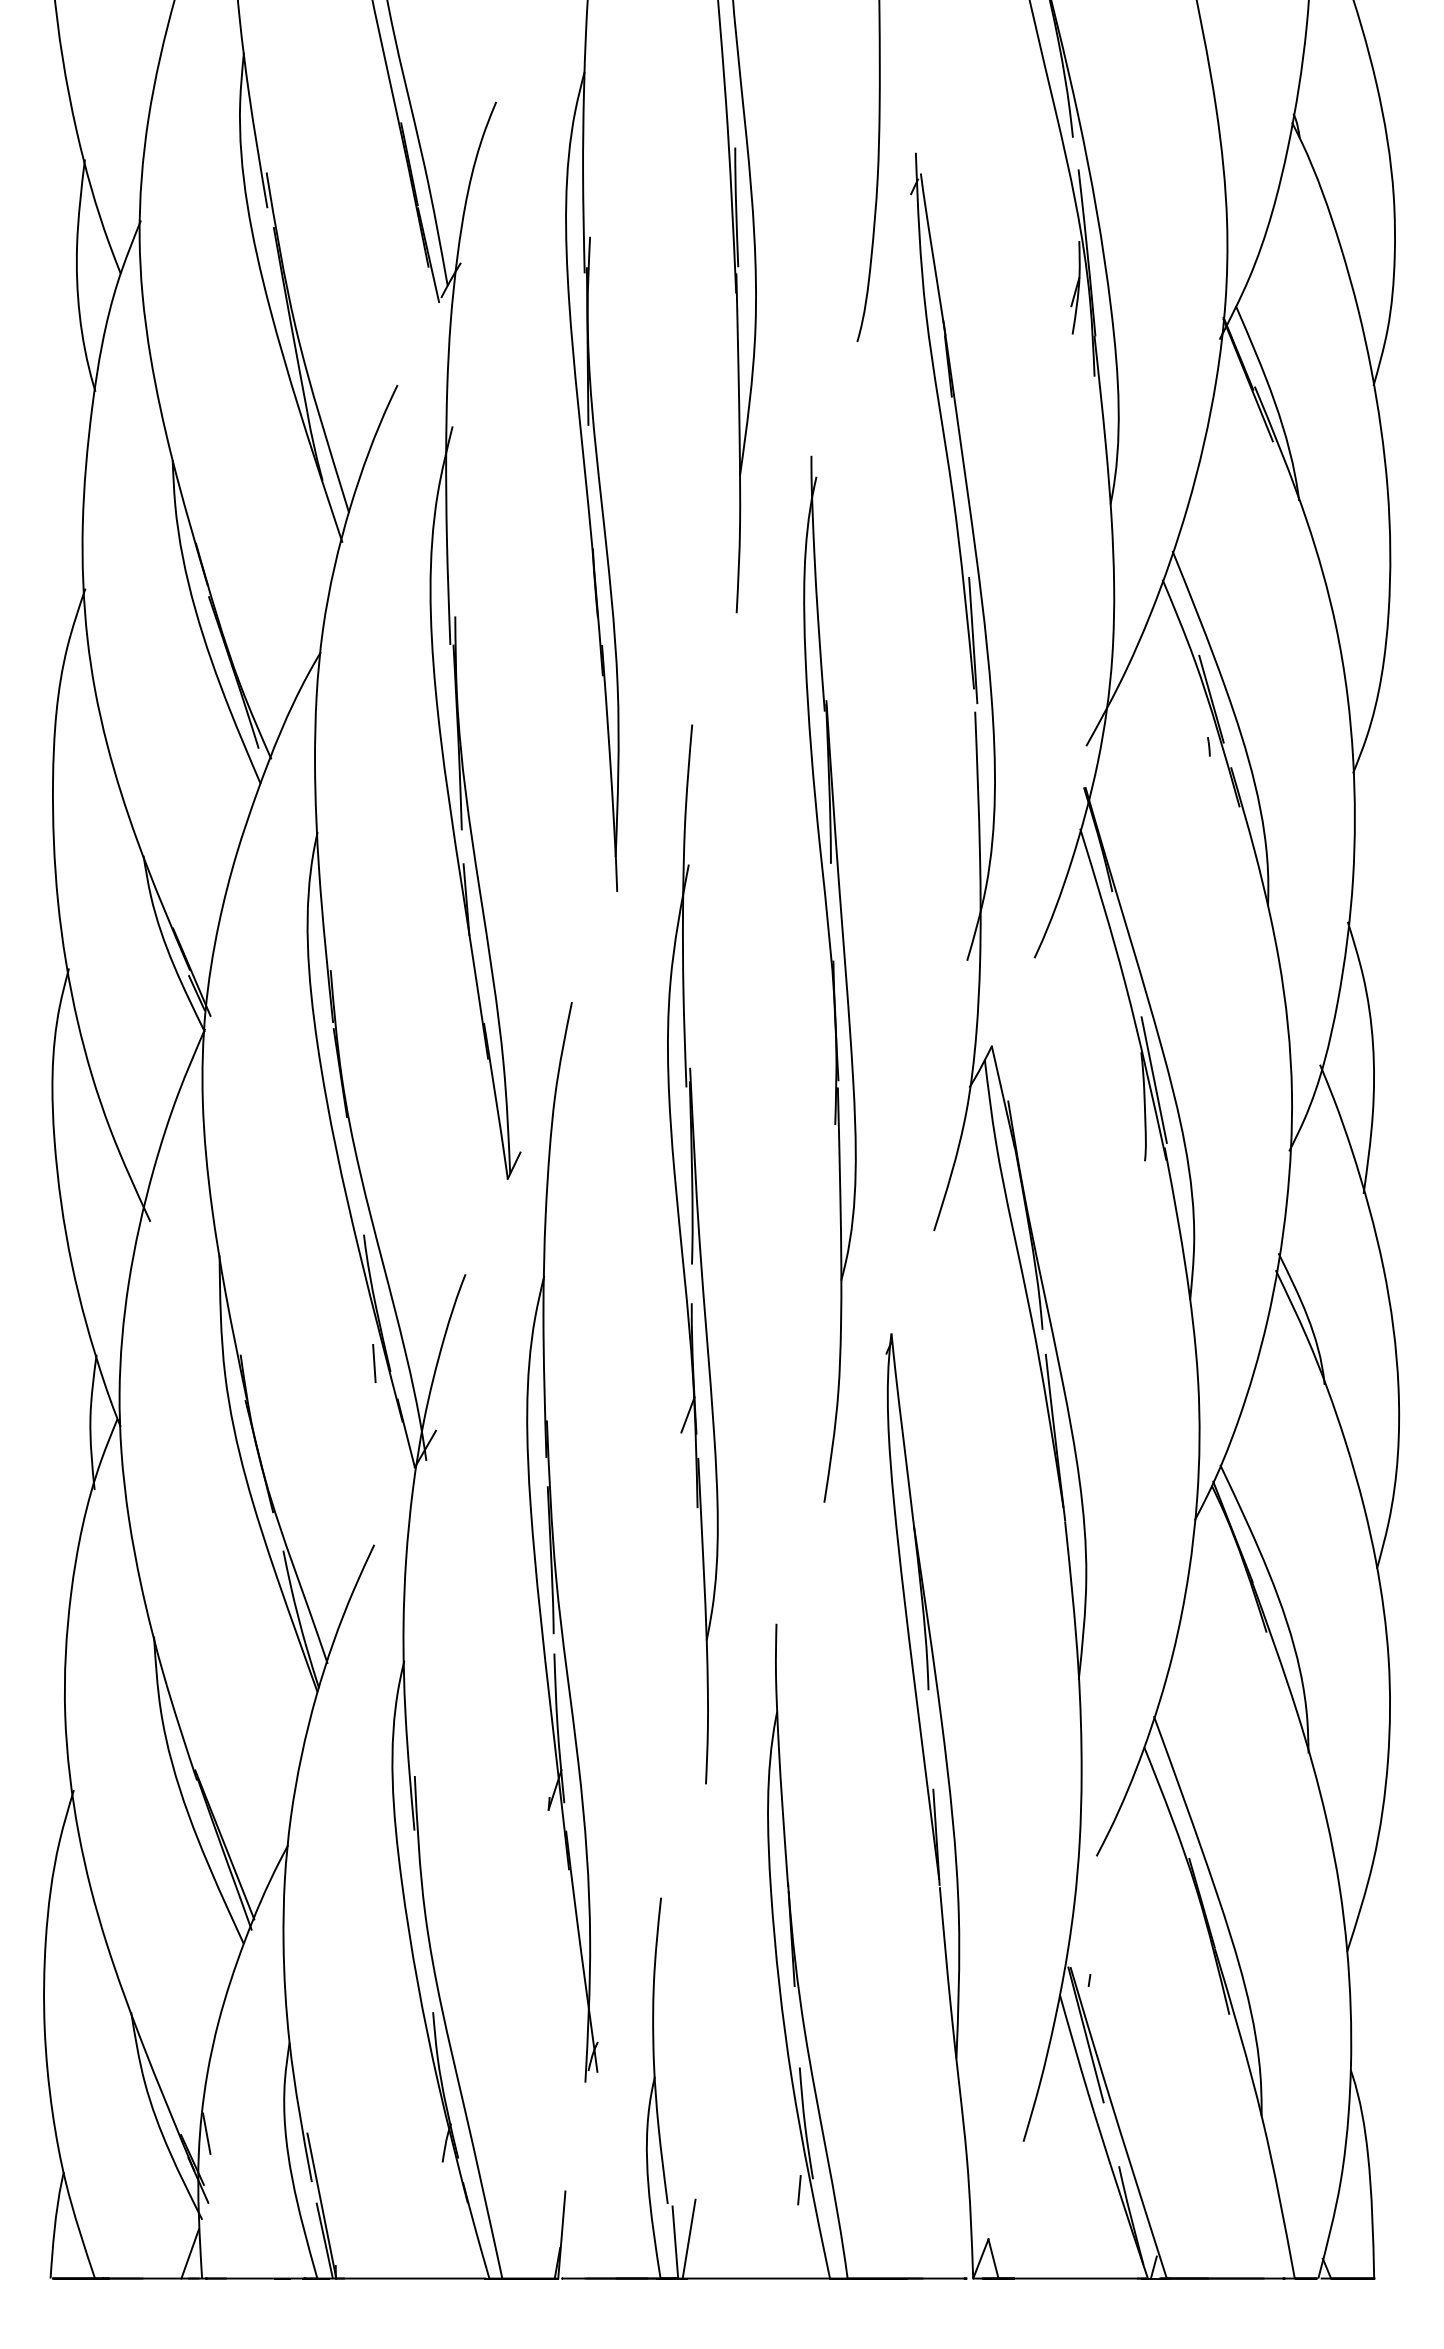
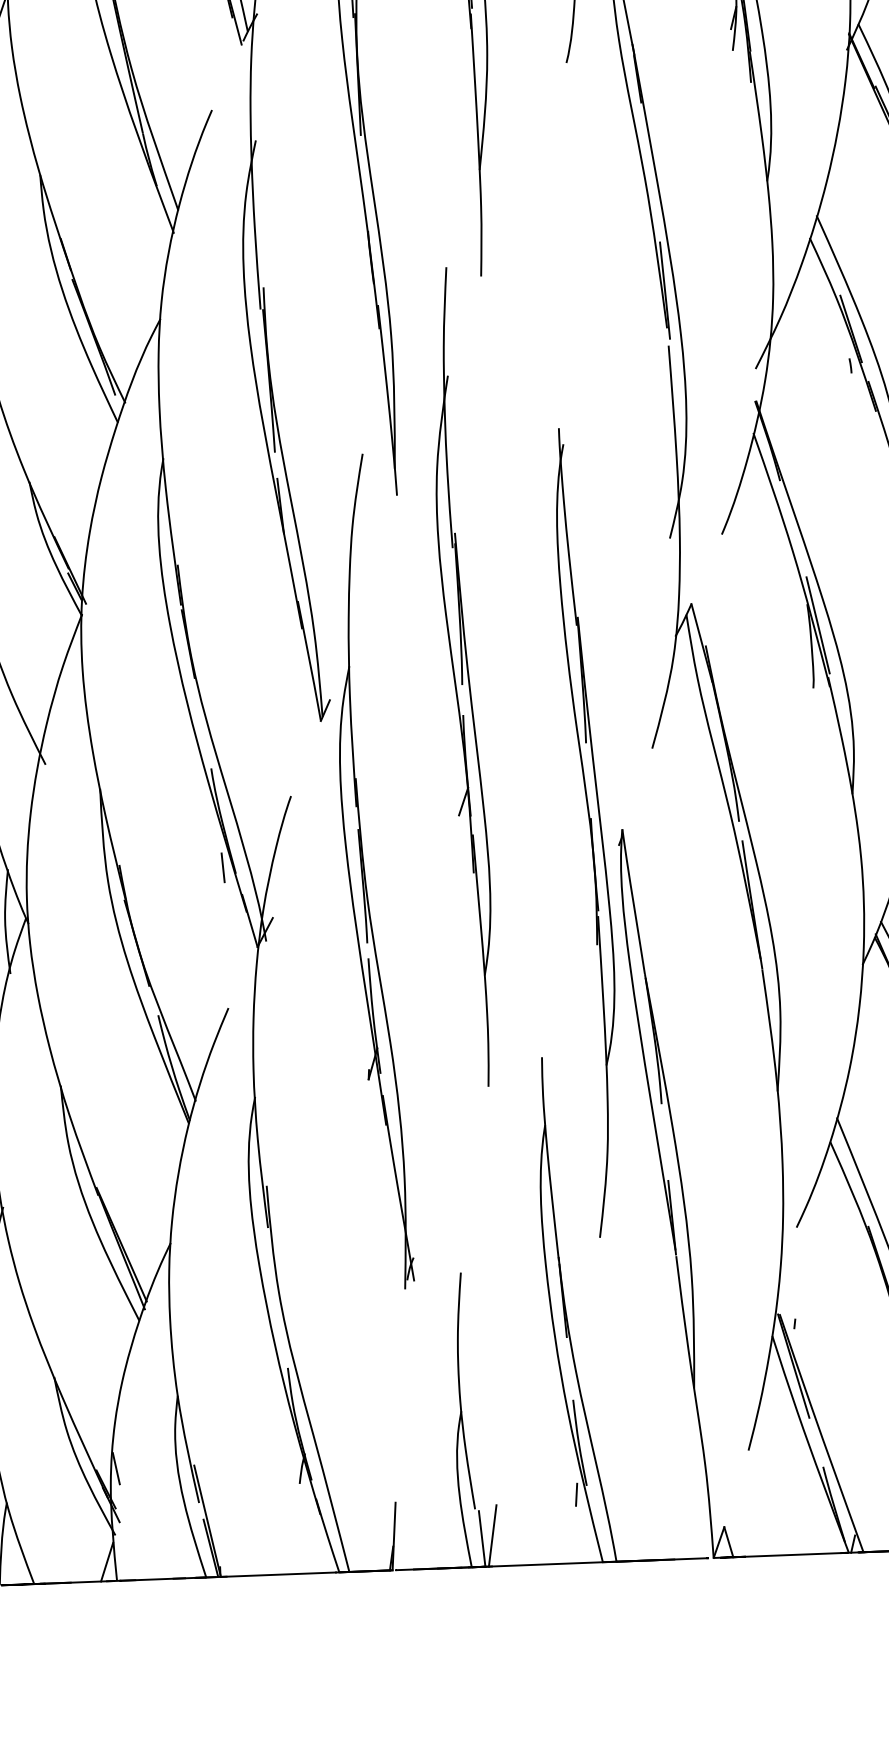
part: (829, 978) -> (588, 832), moved
part: (692, 1254) -> (462, 677), moved
part: (554, 1542) -> (365, 872), moved

